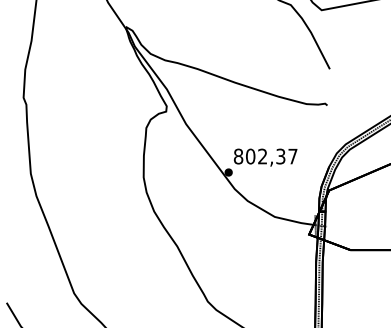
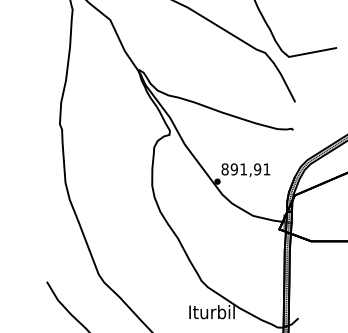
text: (271, 156) -> (250, 169), 802,37 -> 891,91

